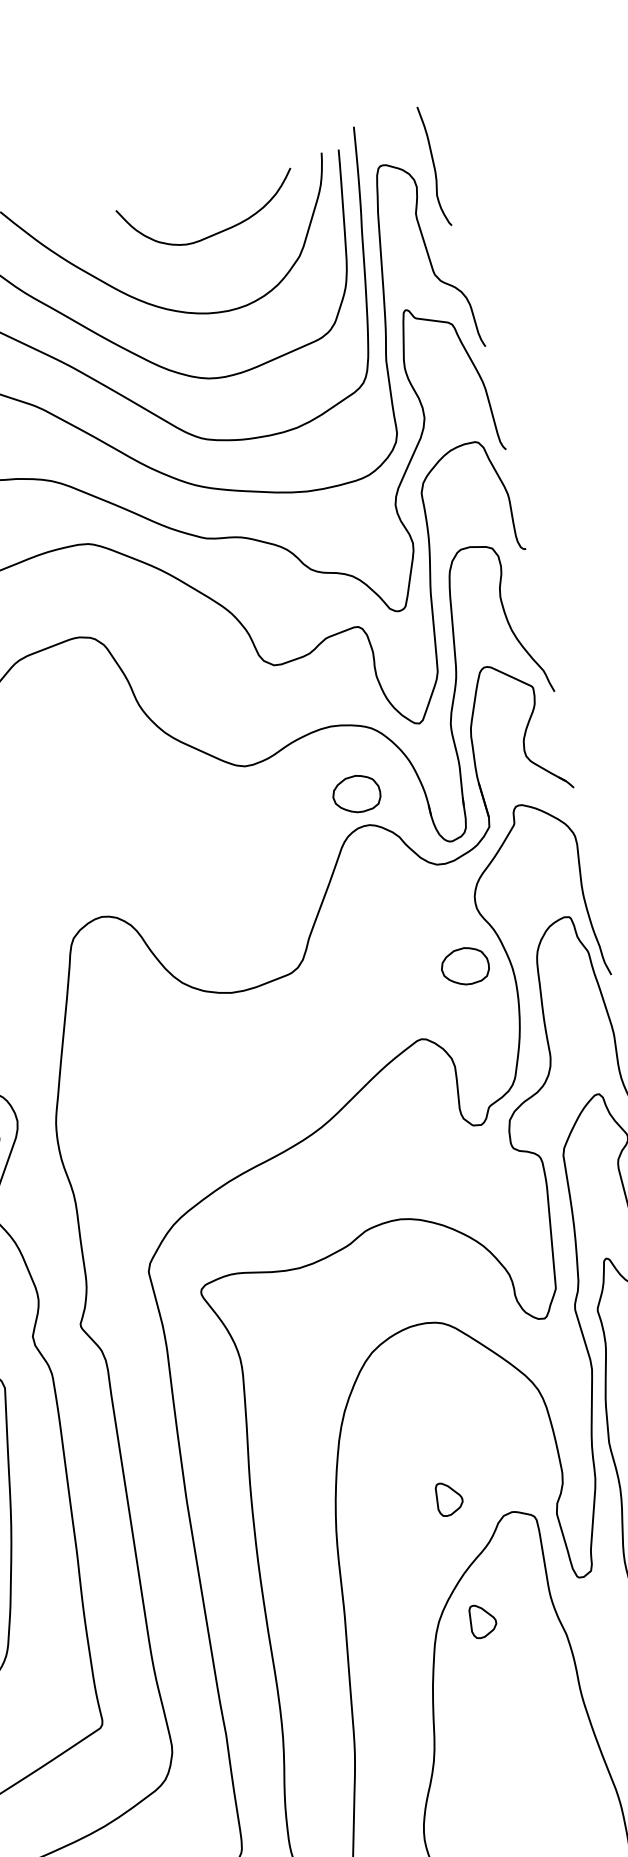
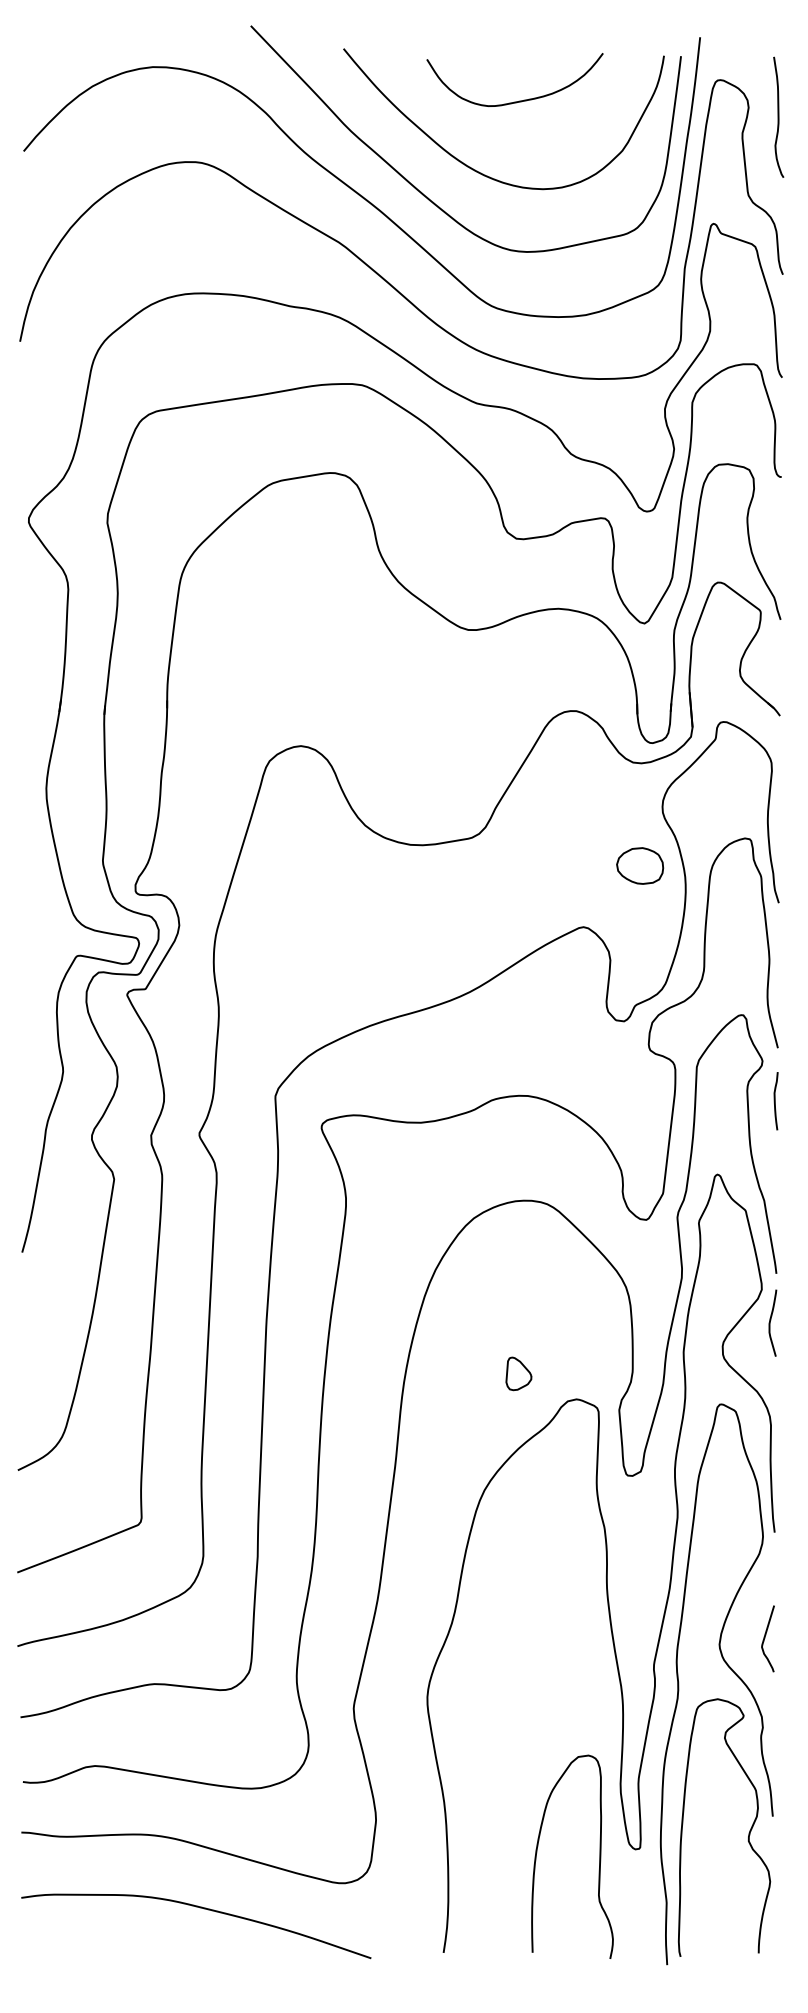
curve: (434, 165) -> (778, 116), moved
curve: (216, 232) -> (519, 100), moved
part: (356, 793) -> (570, 678), removed
part: (482, 1620) -> (526, 1497), removed

